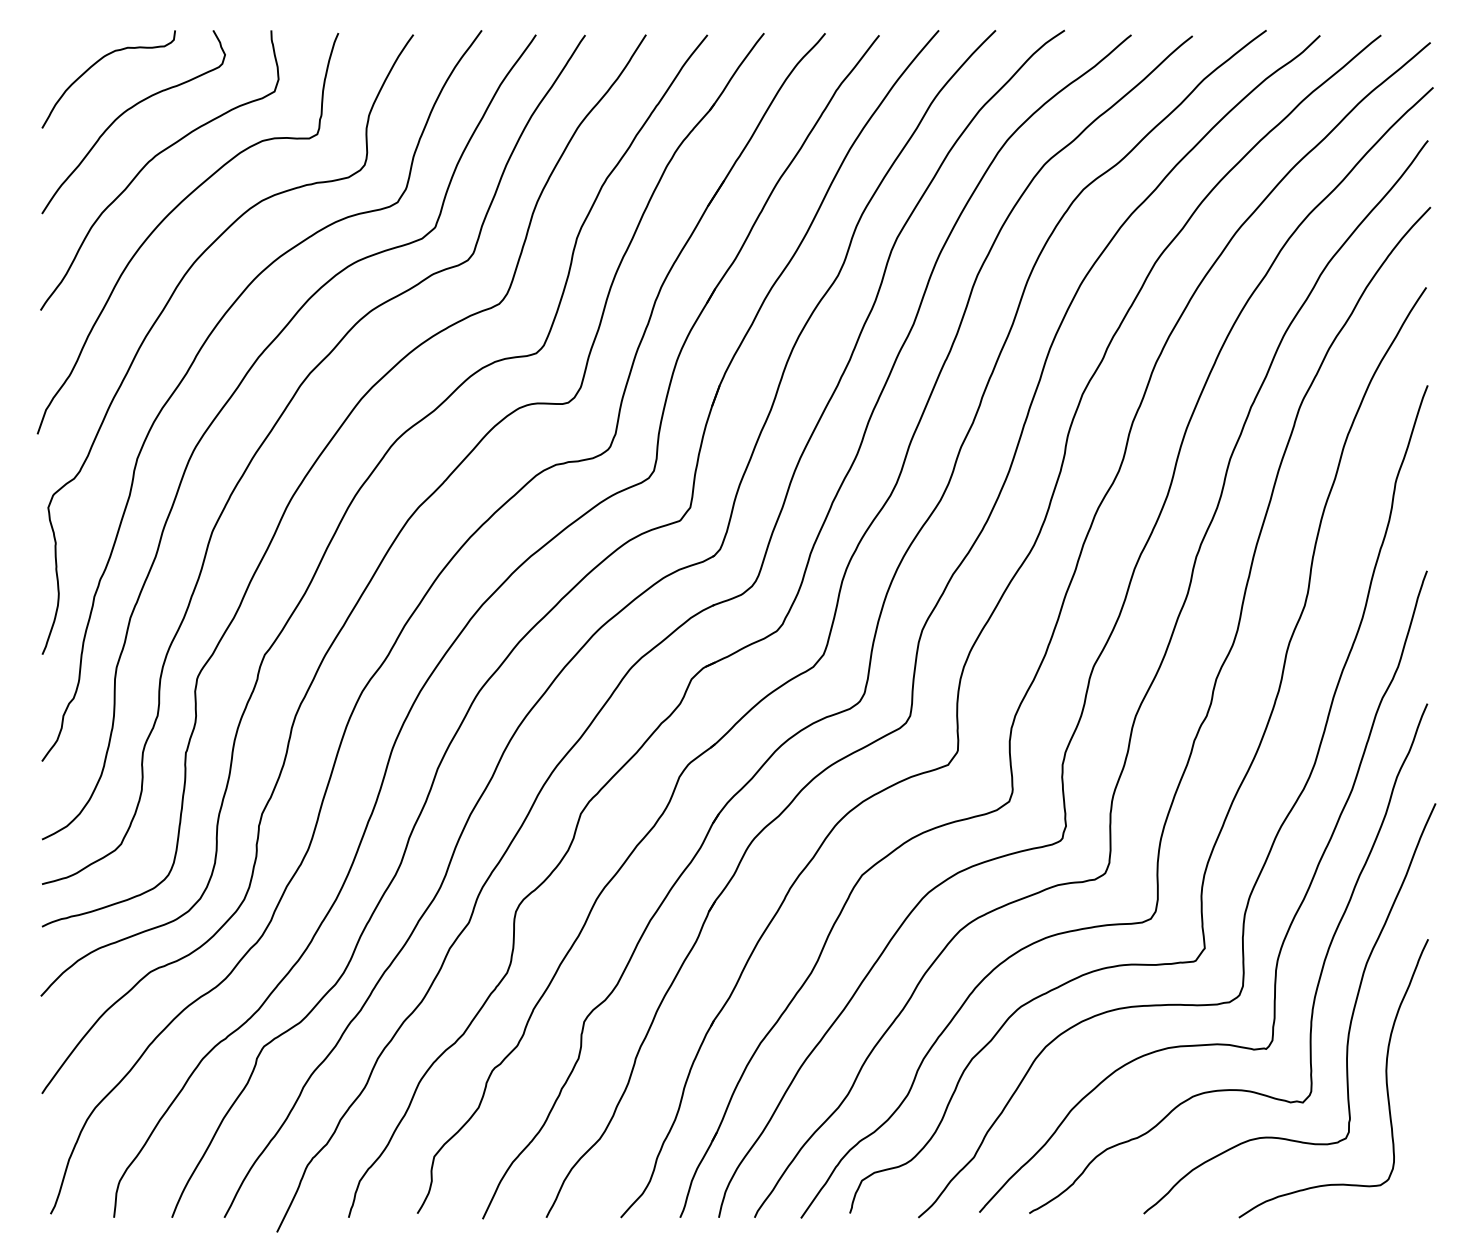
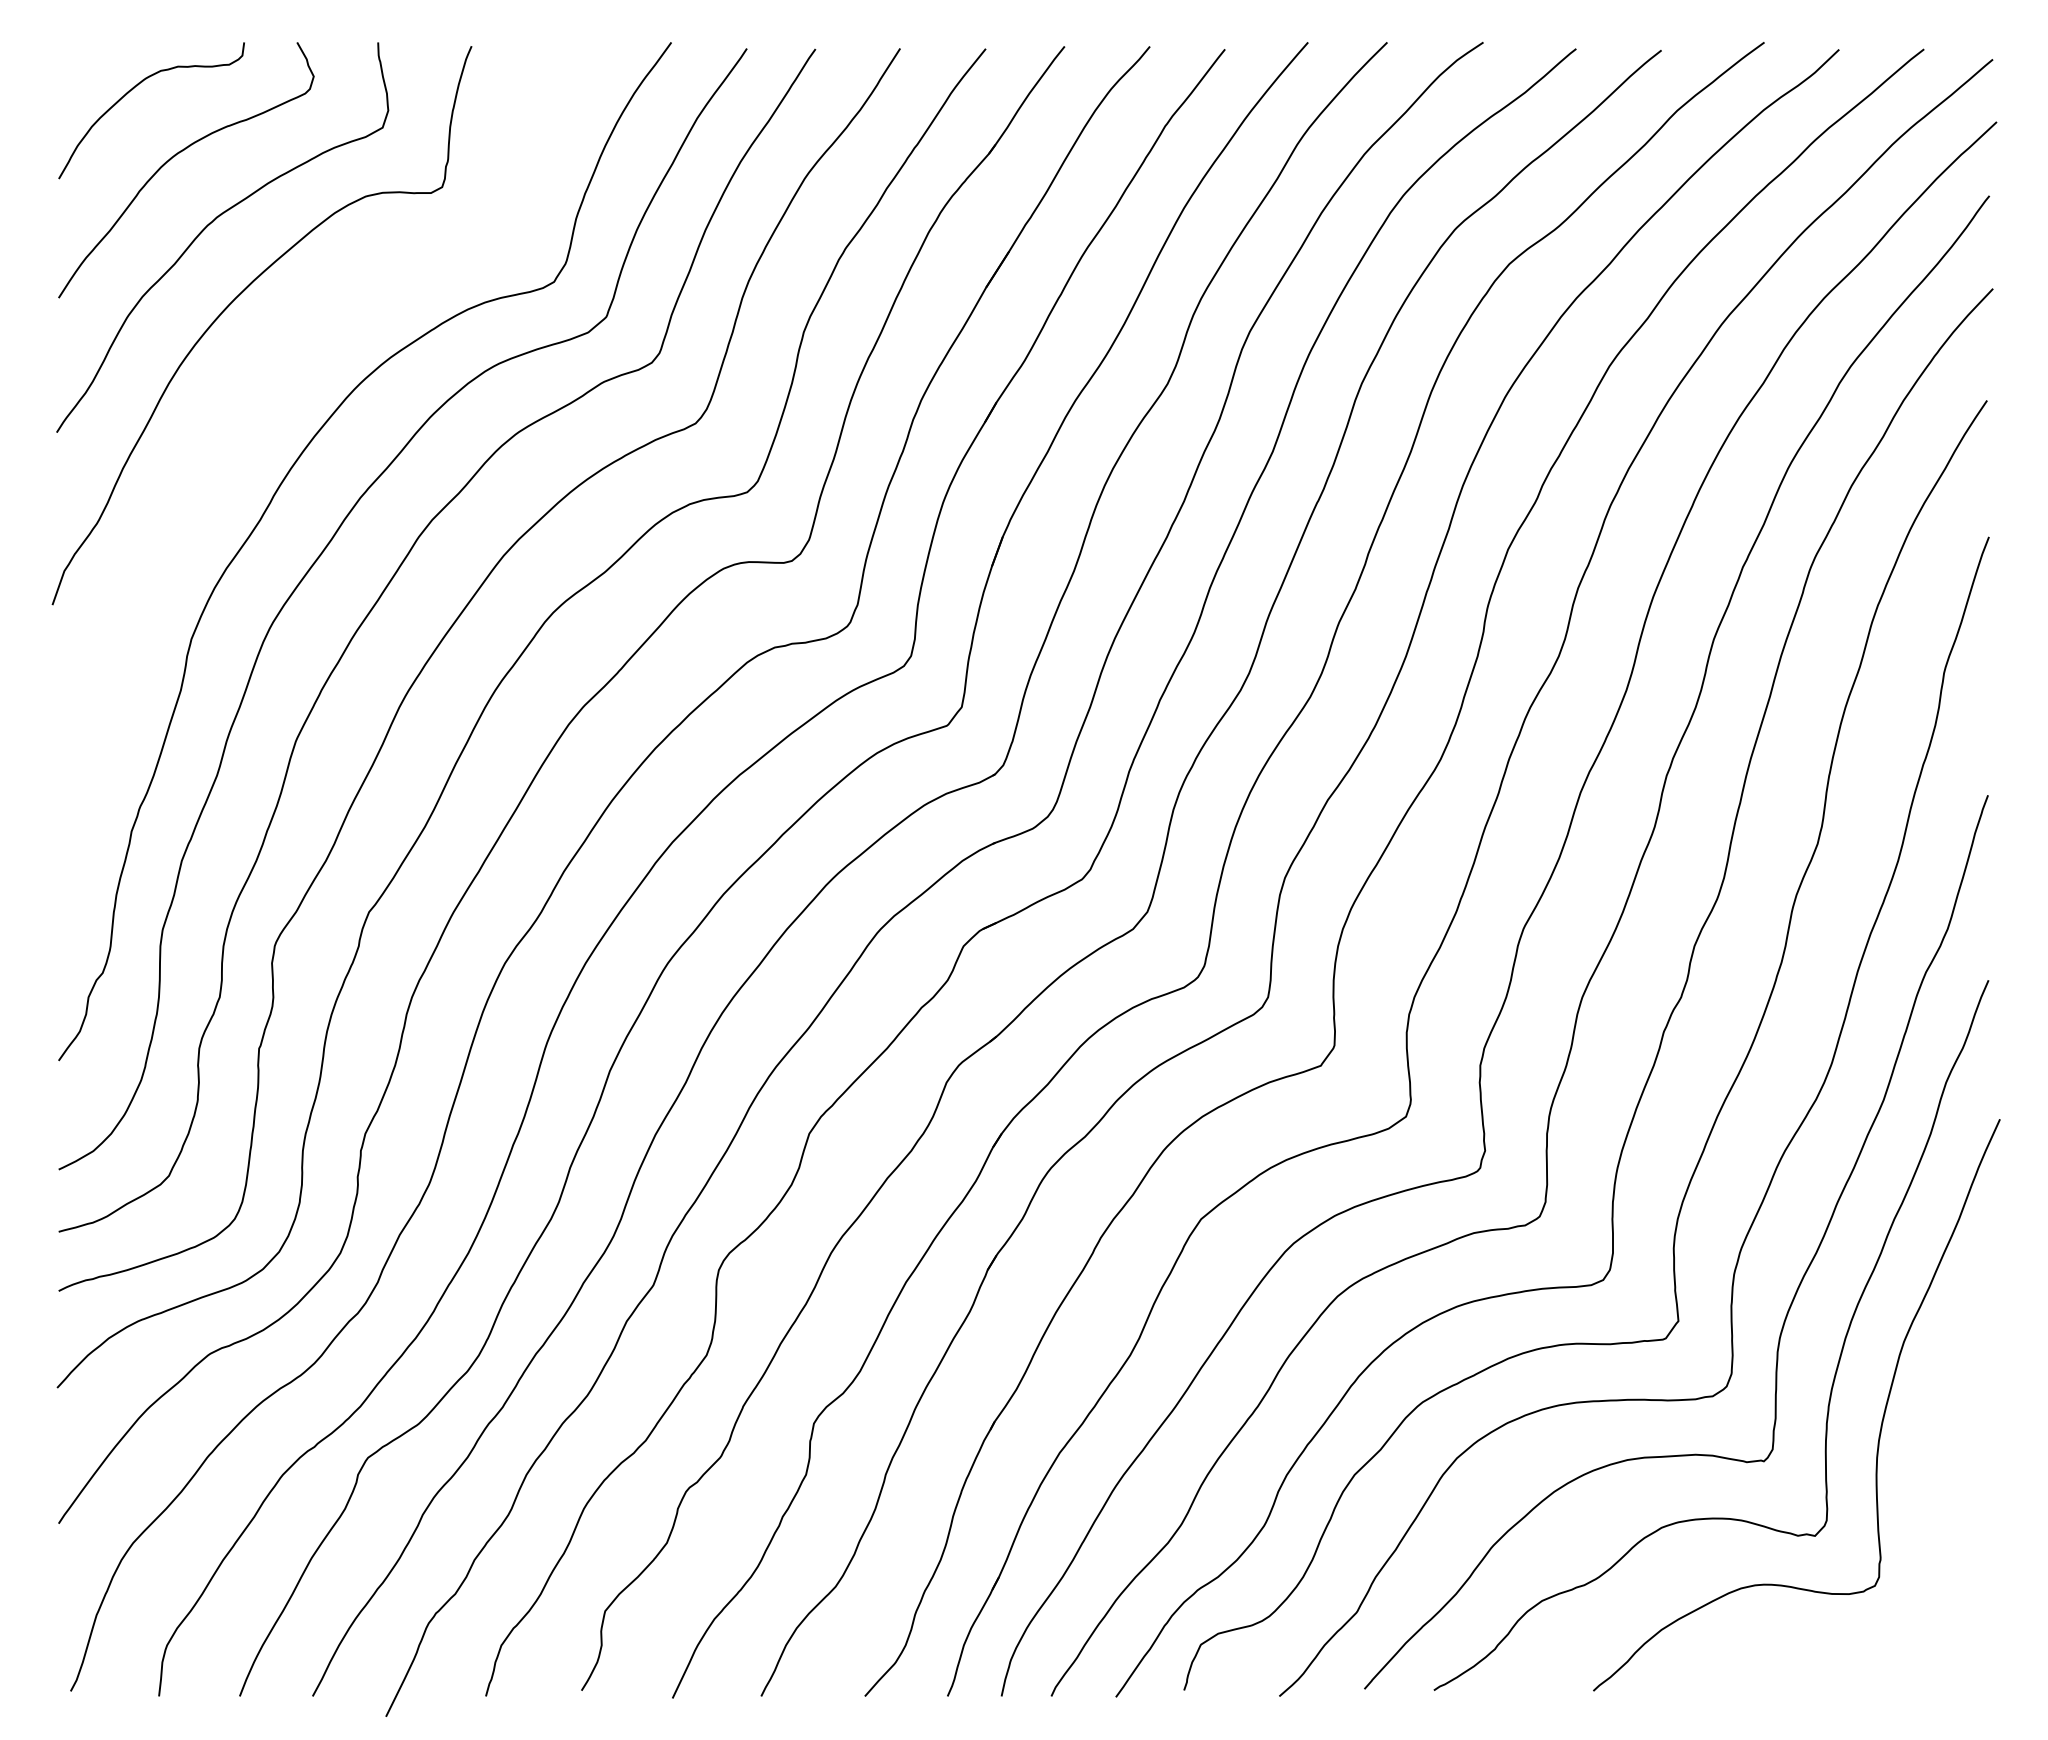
curve: (165, 308) -> (230, 429), removed
curve: (1385, 1078) -> (1930, 1502), removed

